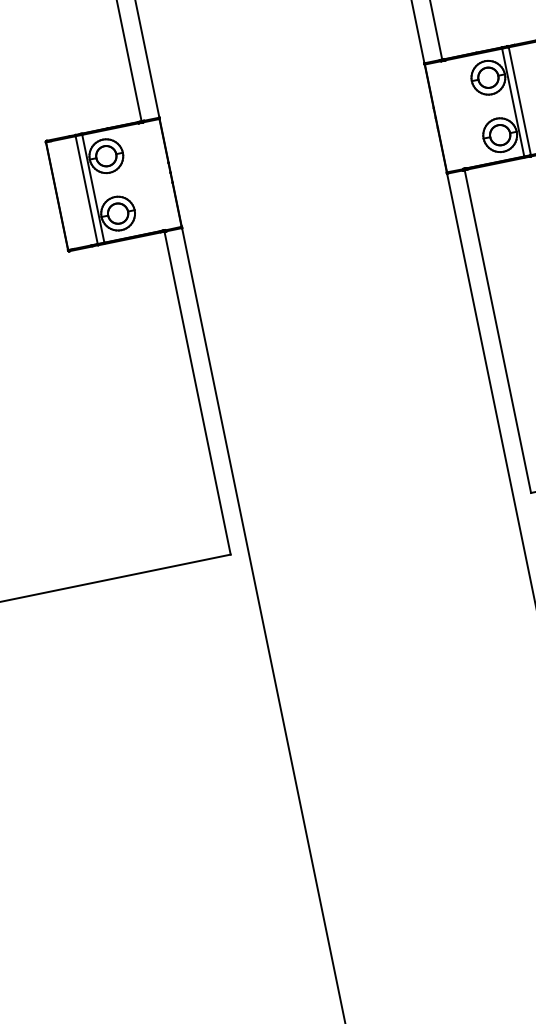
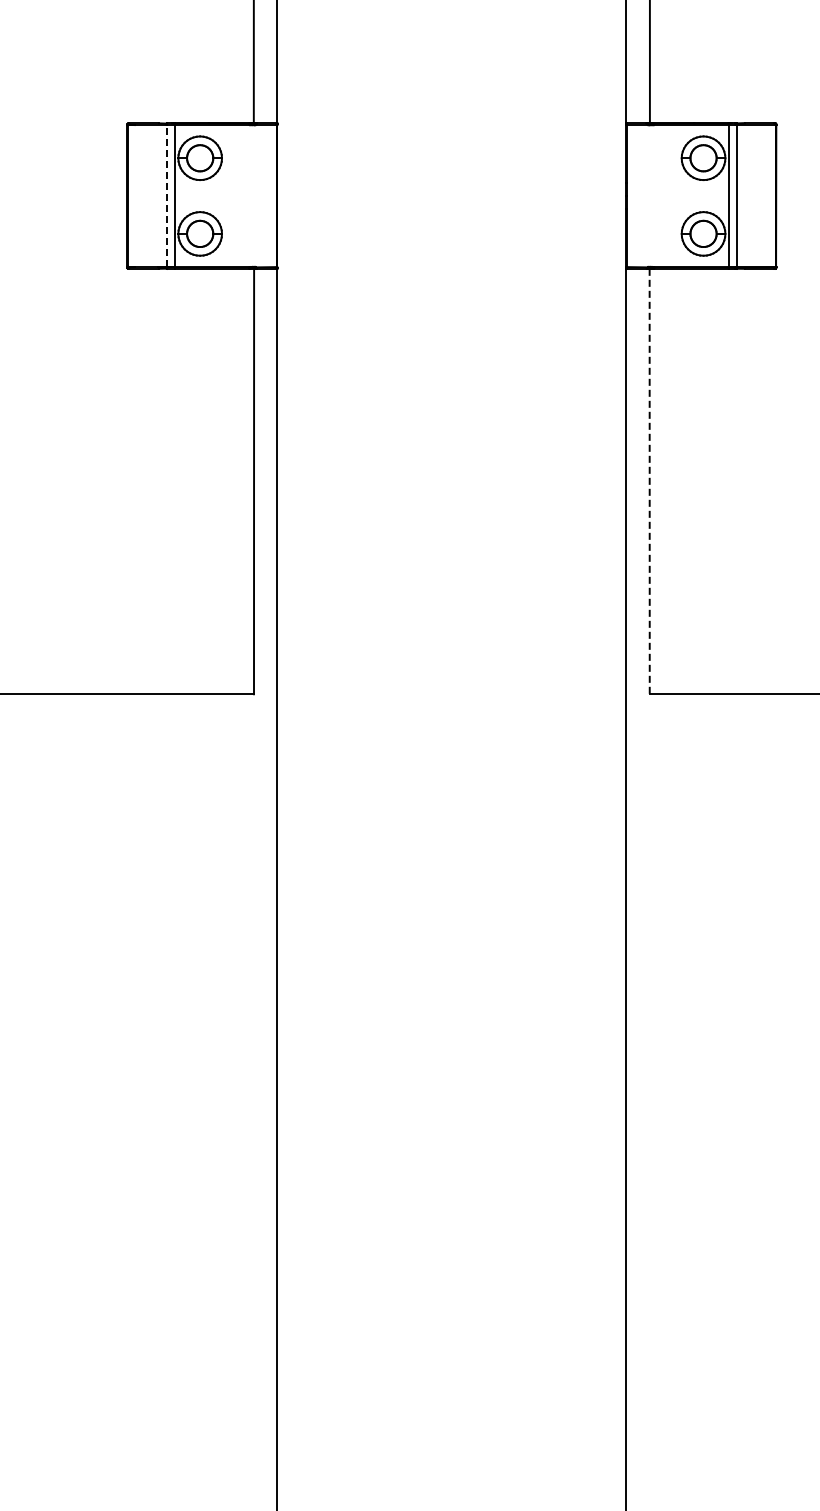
line: (86, 189) -> (166, 195), solid -> dashed
line: (497, 331) -> (649, 481), solid -> dashed

